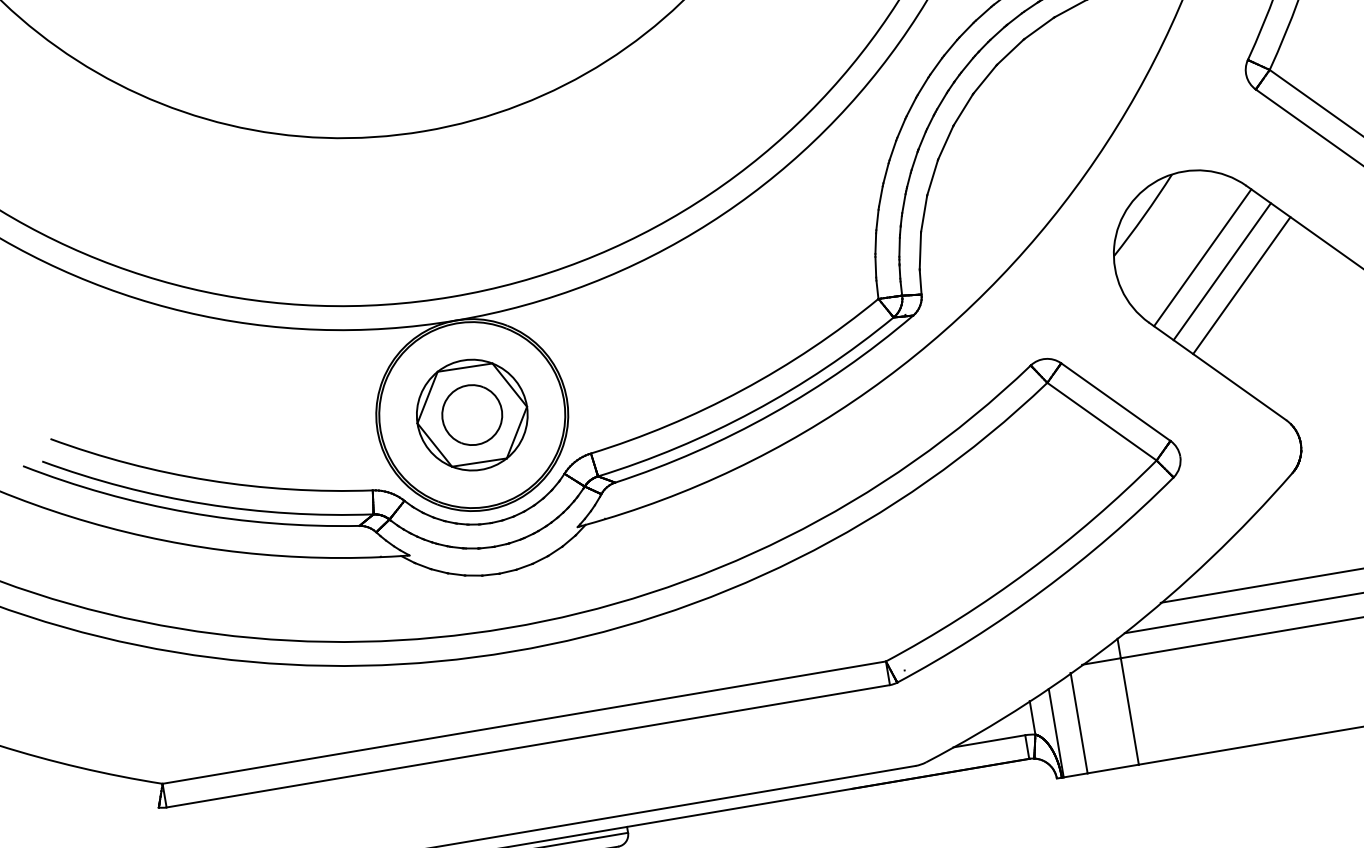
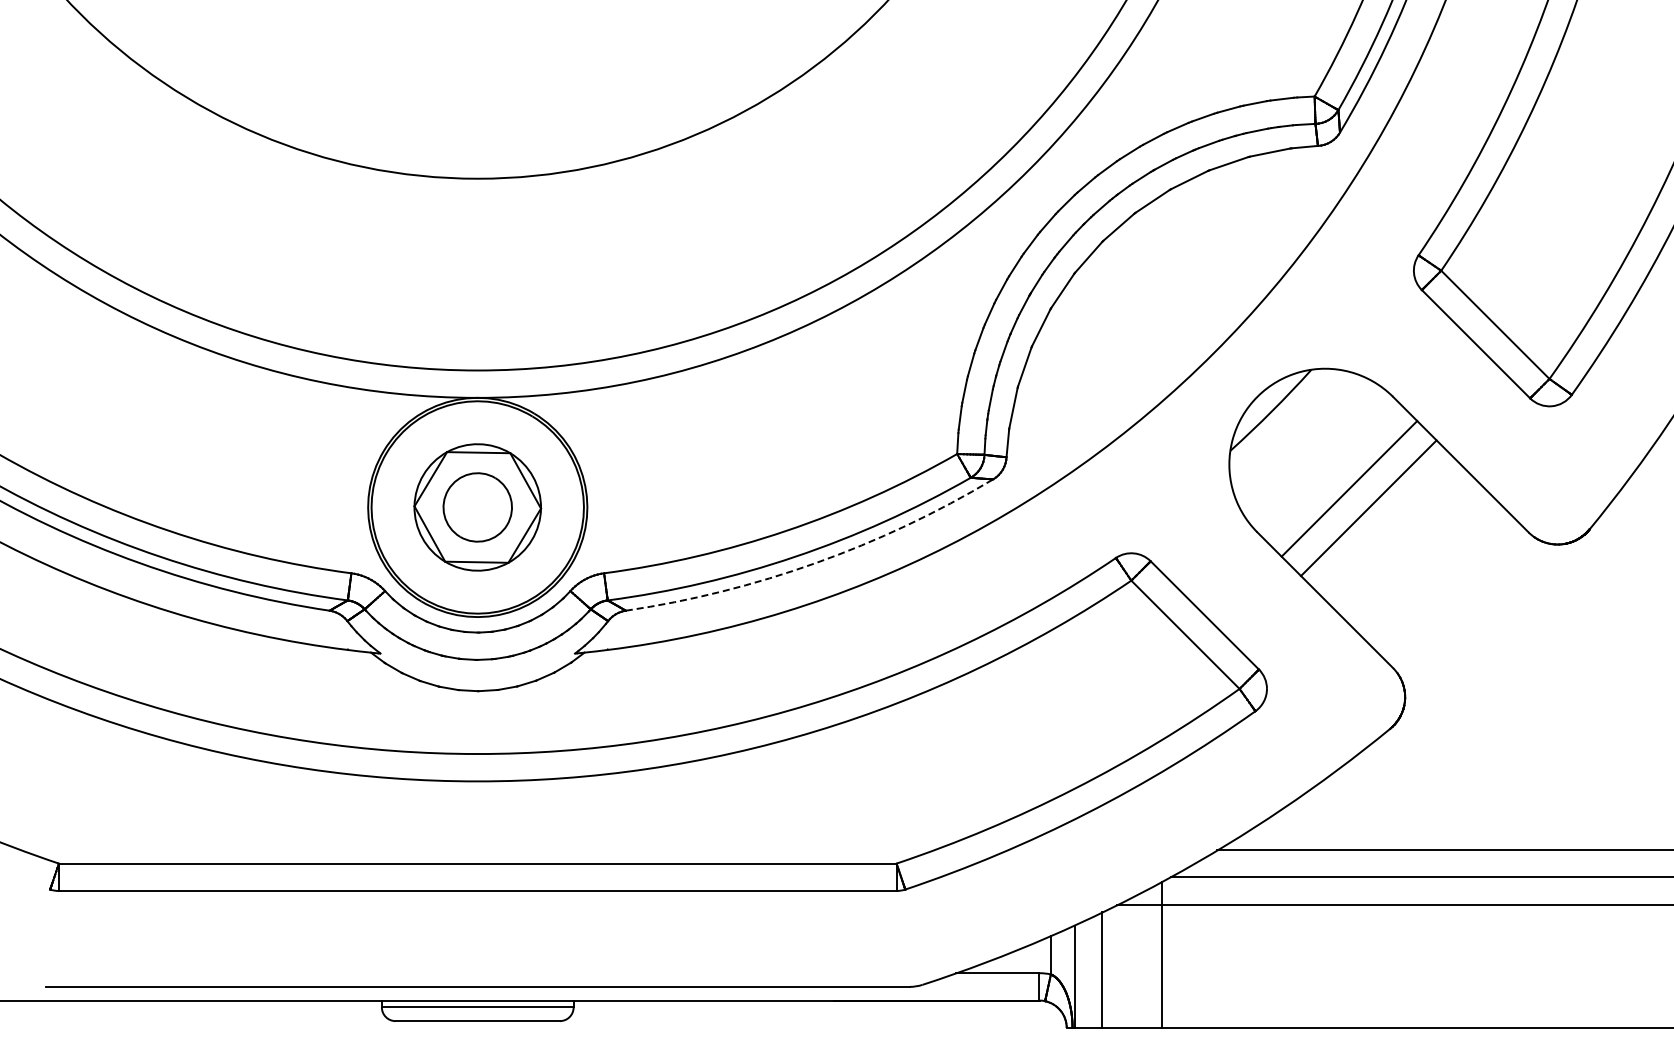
line: (1202, 257) -> (1329, 469), removed
arc: (772, 414) -> (815, 563), solid -> dashed

